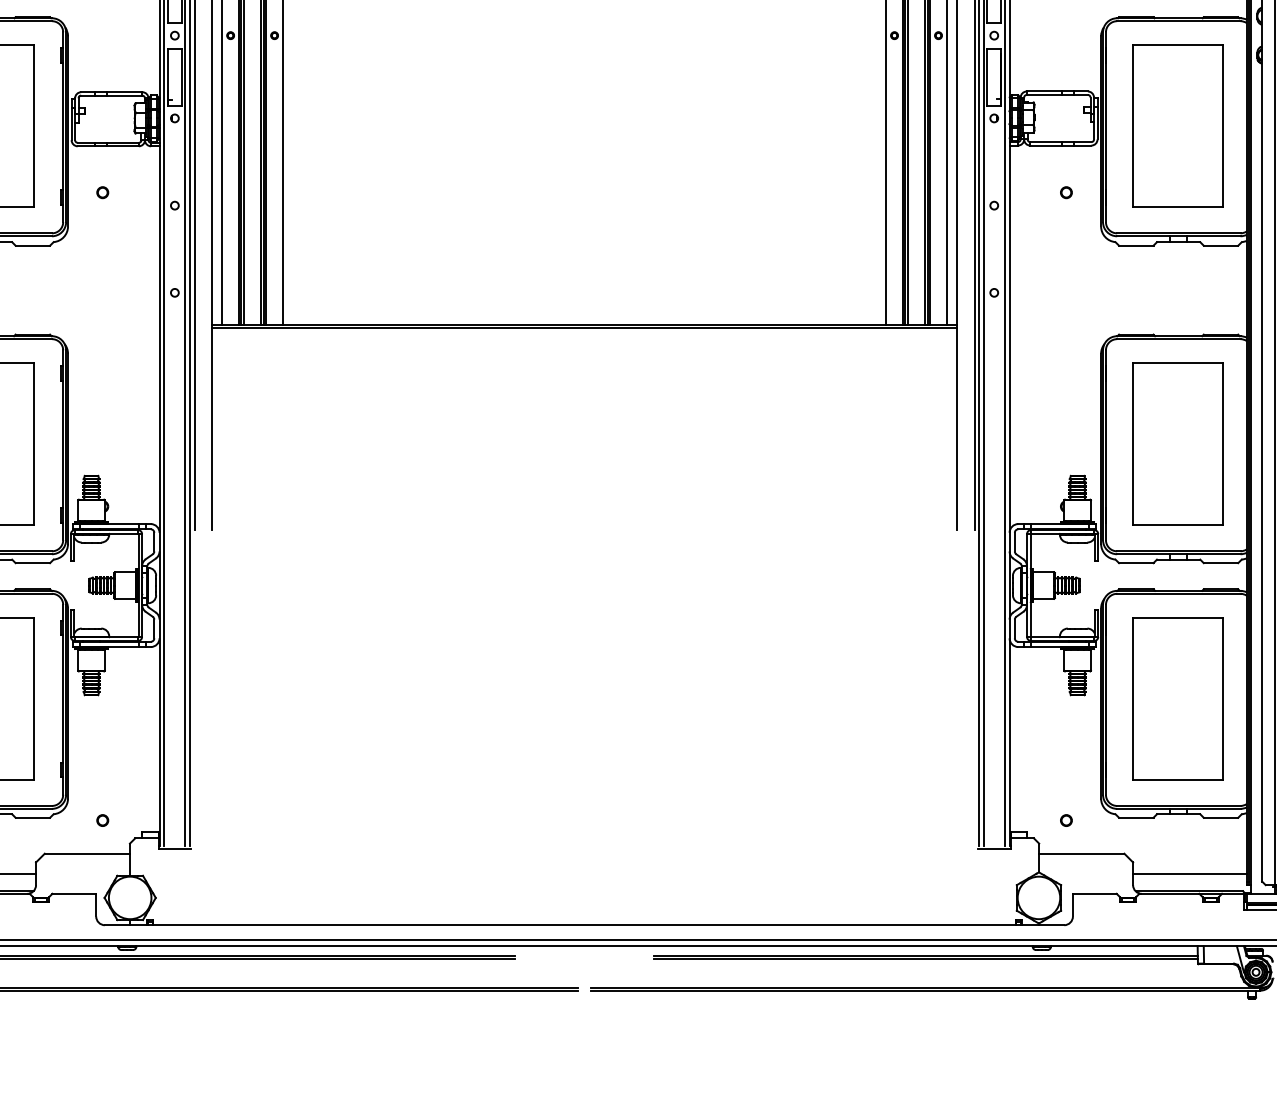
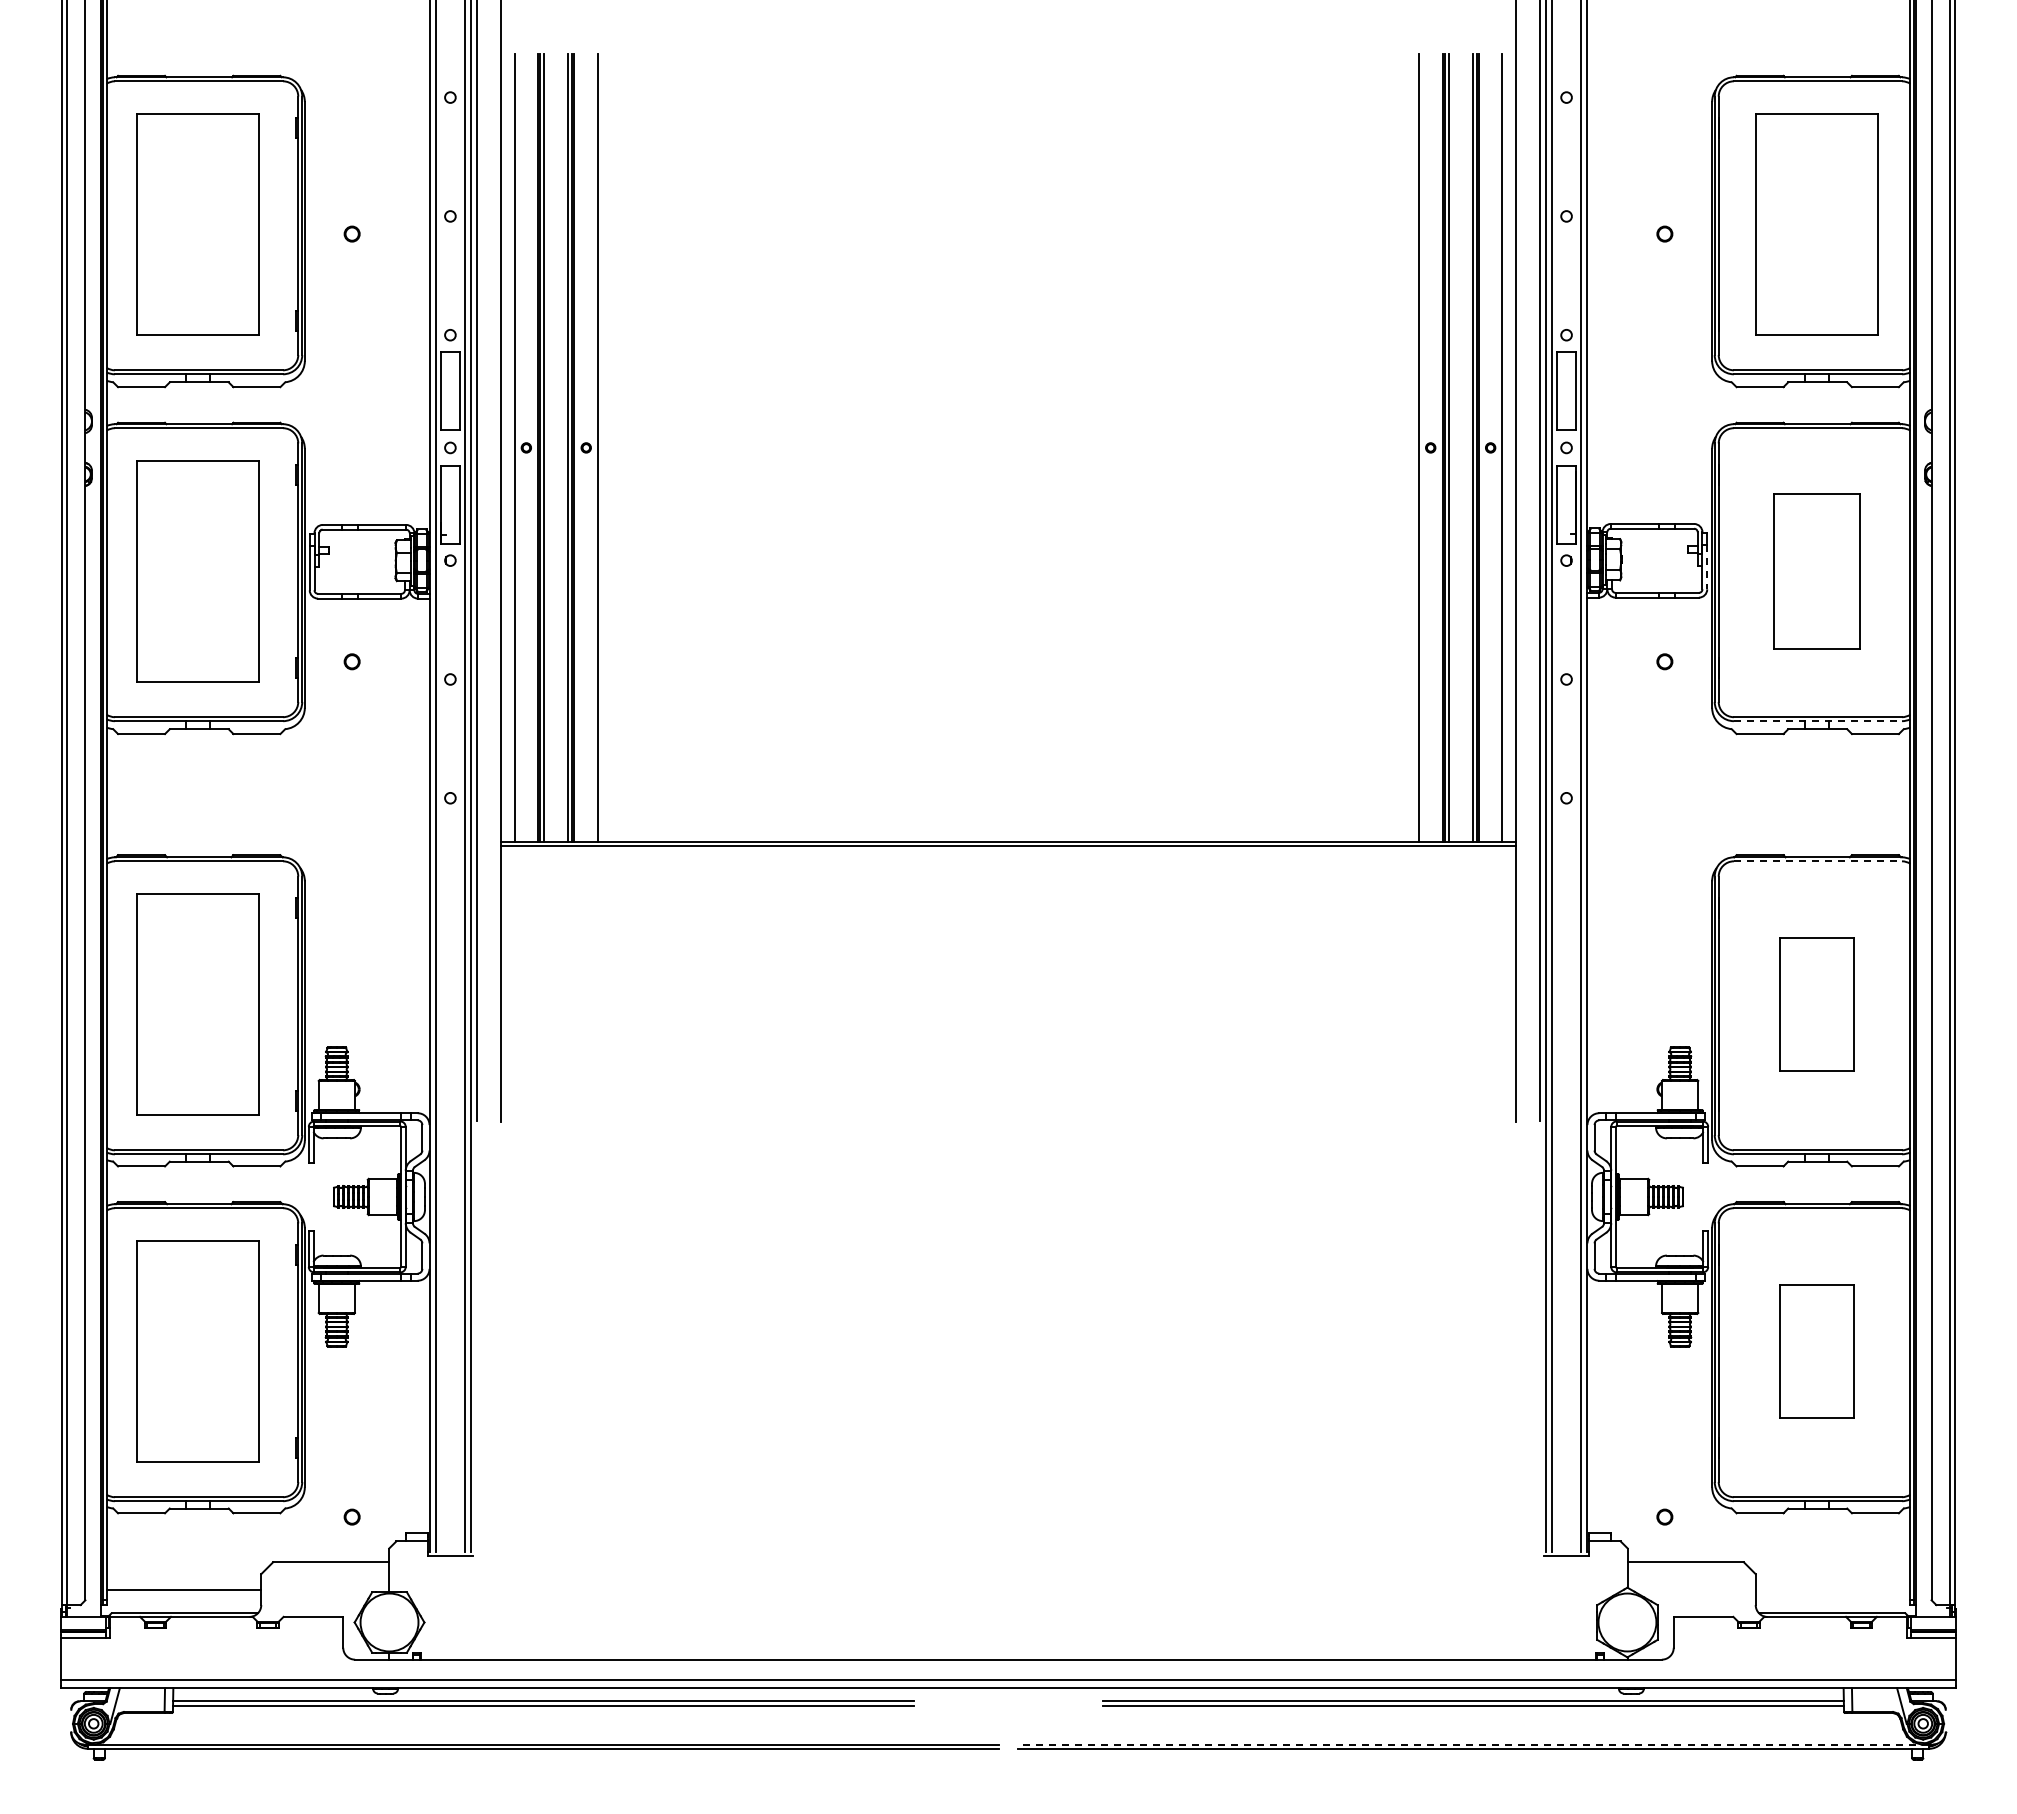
line: (1097, 123) -> (1707, 567), solid -> dashed
part: (1177, 126) -> (1816, 571), size x0.7
line: (1179, 236) -> (1818, 721), solid -> dashed
line: (1179, 339) -> (1818, 861), solid -> dashed
part: (1177, 444) -> (1816, 1004), size x0.6
part: (1177, 698) -> (1816, 1351), size x0.6
line: (1189, 873) -> (1832, 1589), removed
line: (925, 987) -> (1473, 1744), solid -> dashed

